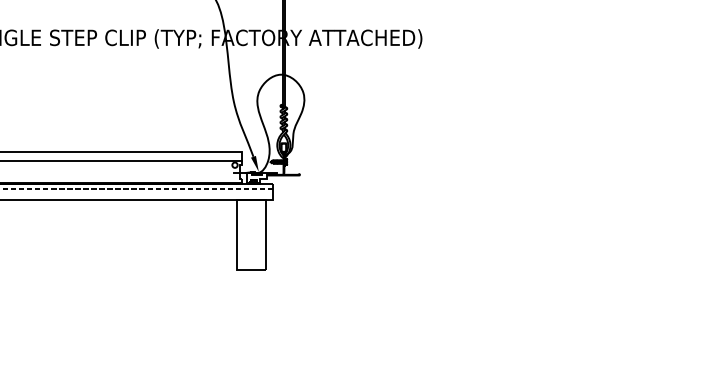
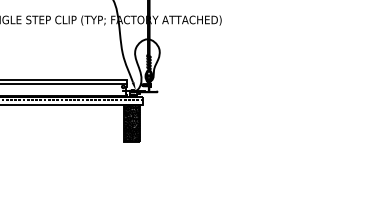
hatch: (250, 234) -> (131, 123), added

